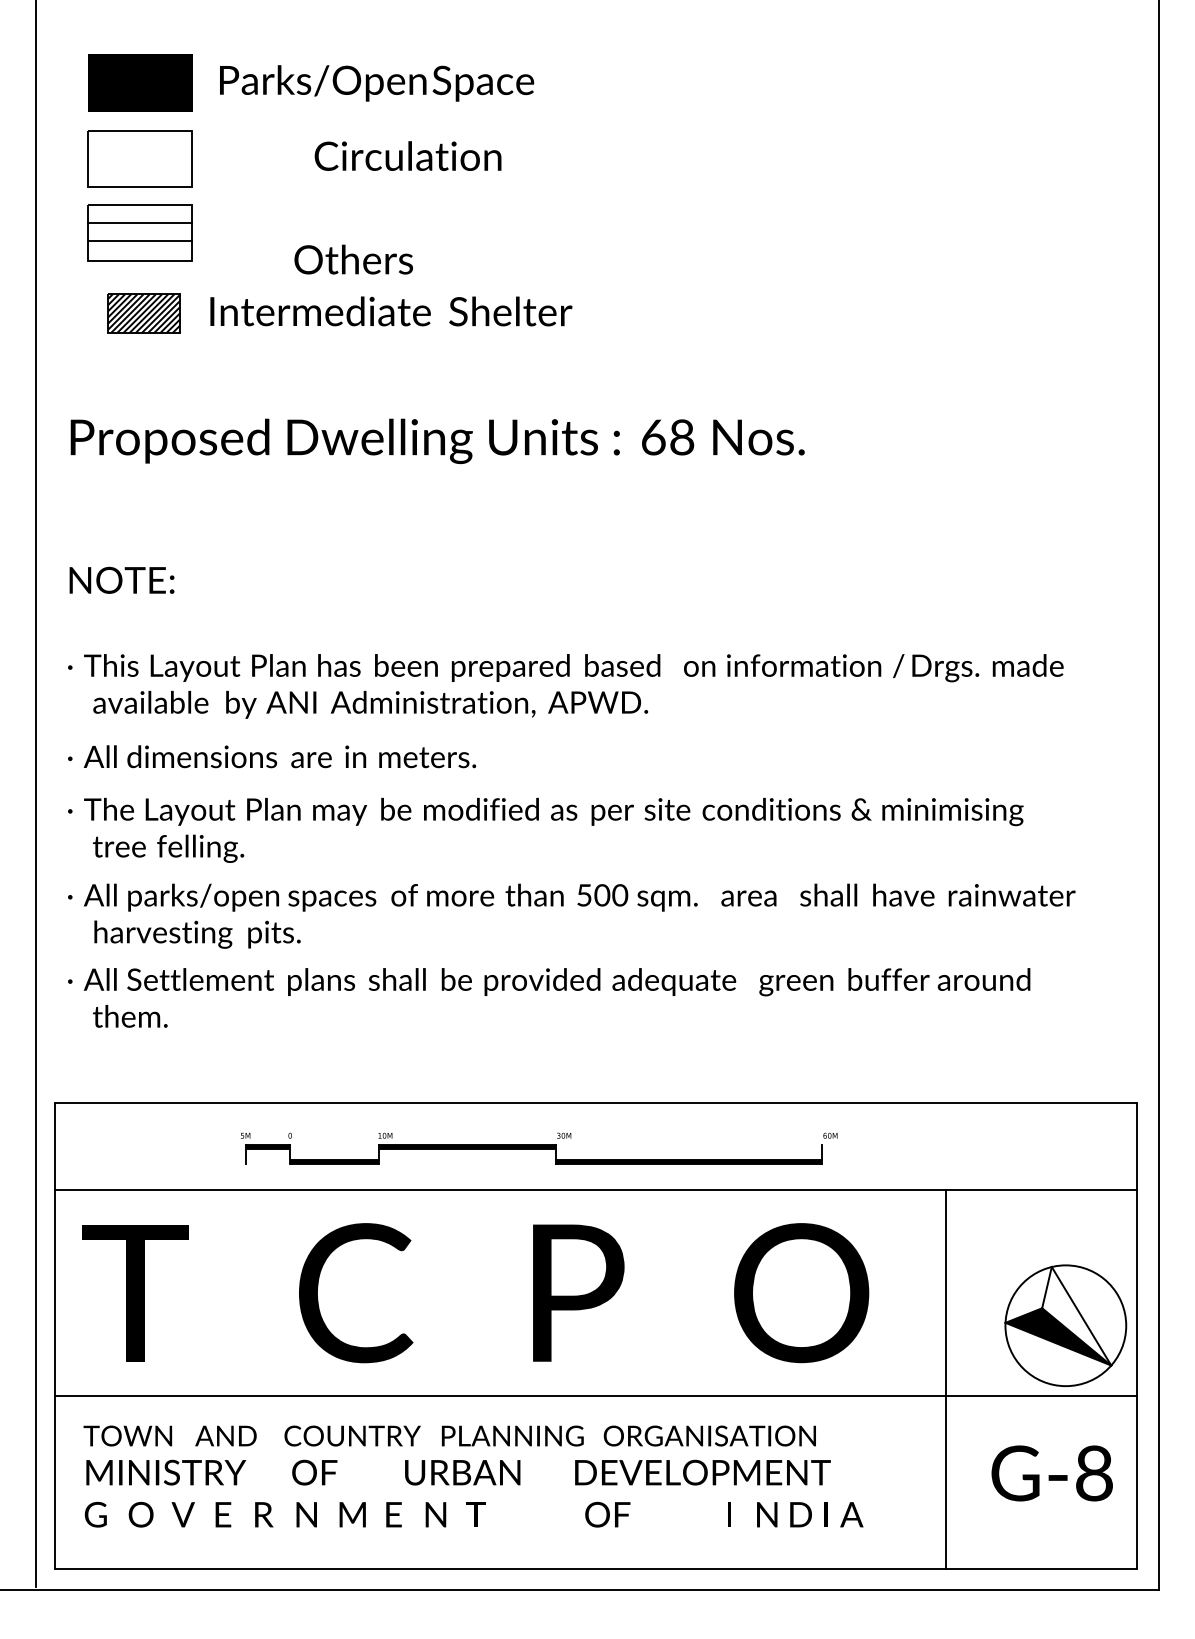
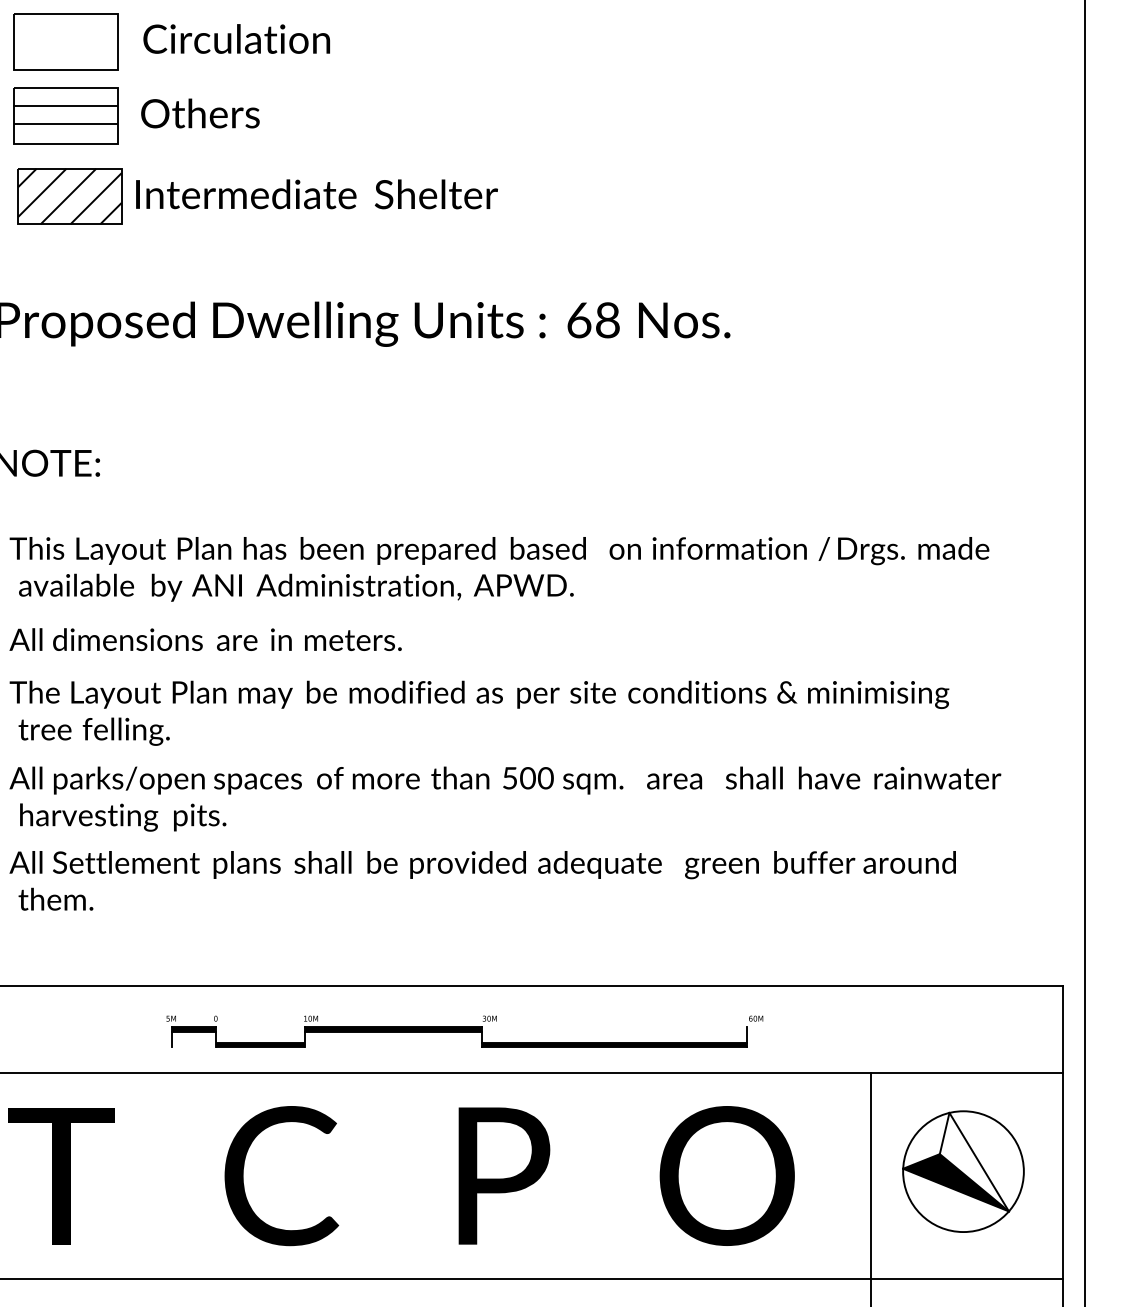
text: (407, 155) -> (236, 38), moved
text: (353, 259) -> (200, 113), moved
part: (143, 313) -> (69, 196), size x1.43
part: (1065, 1325) -> (963, 1171), moved

